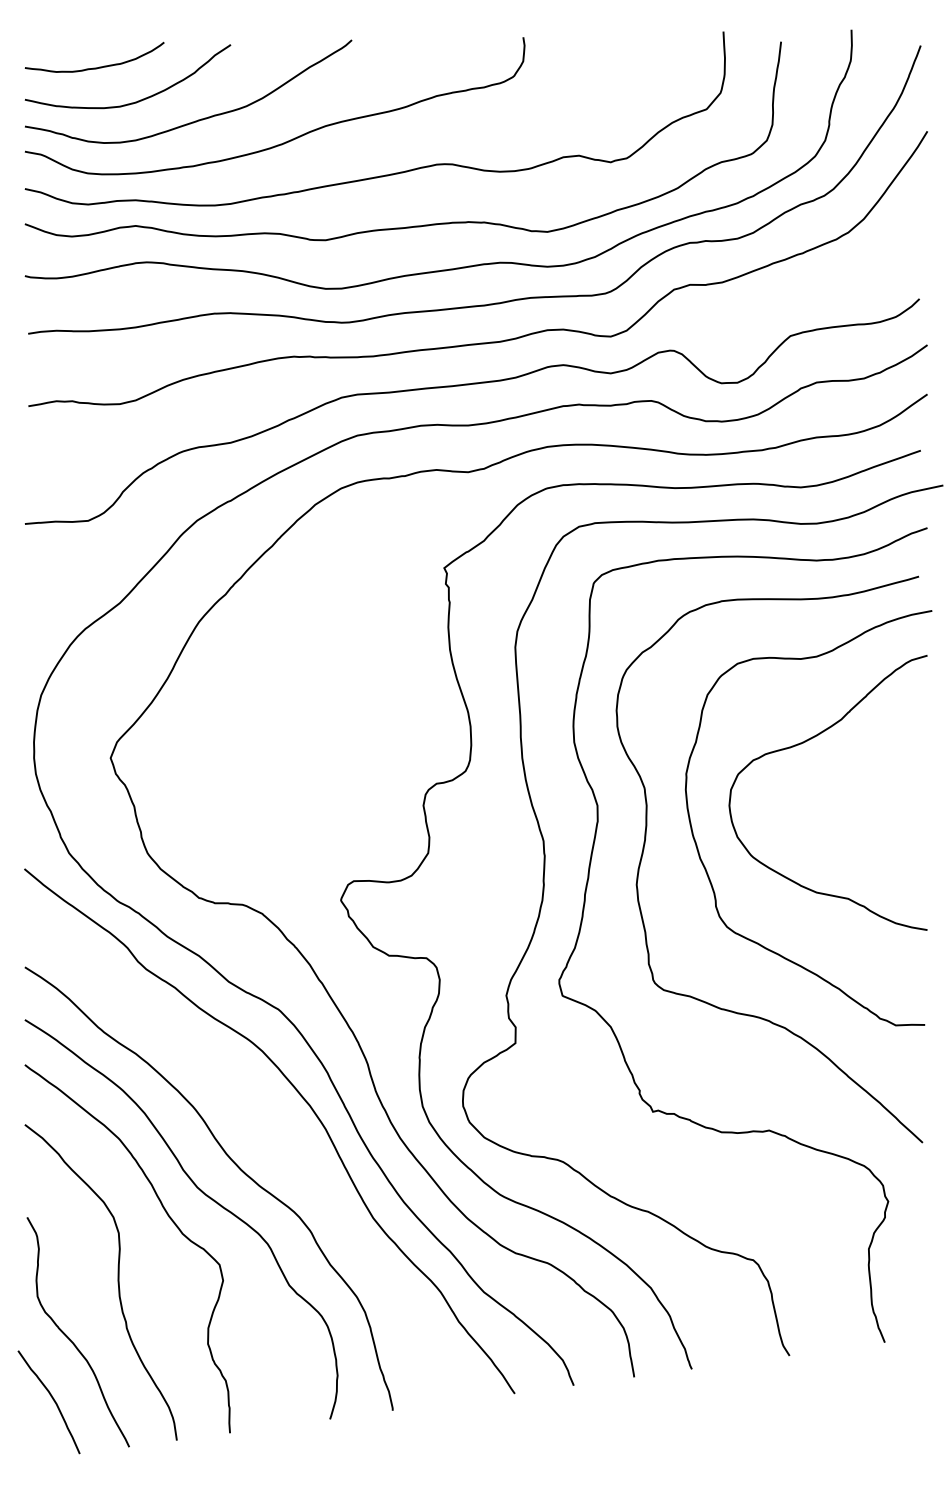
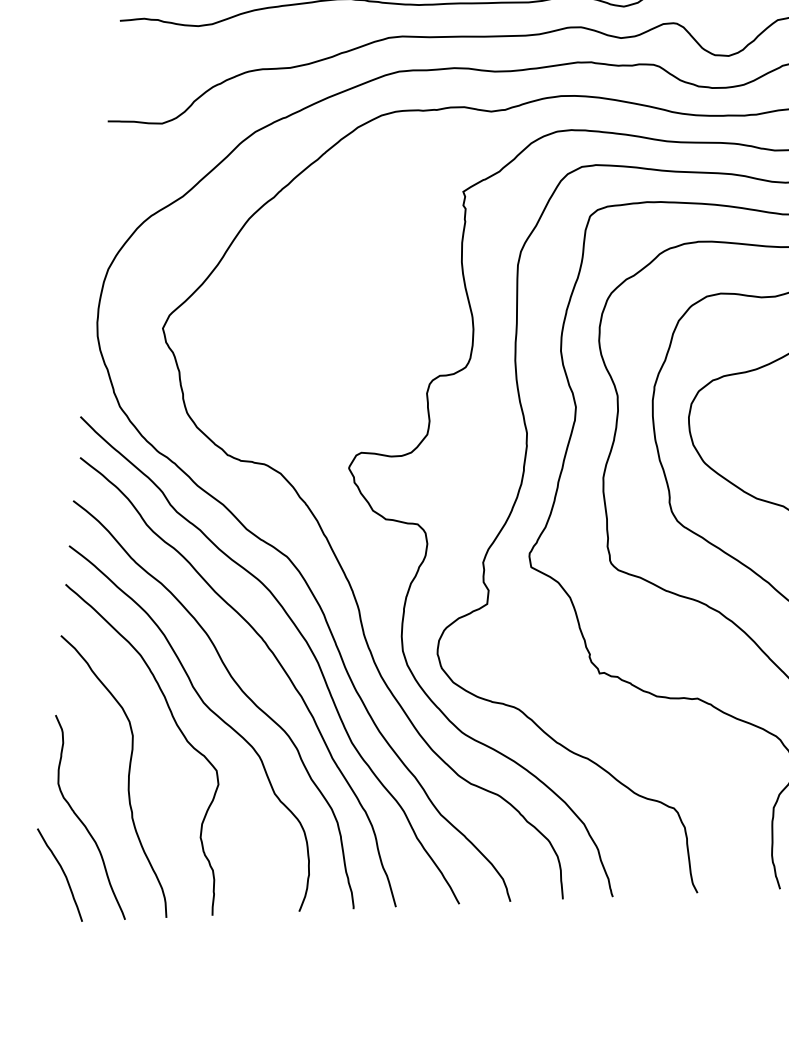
curve: (275, 1128) -> (275, 658), added

